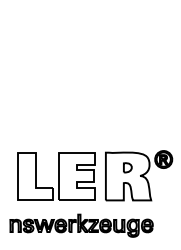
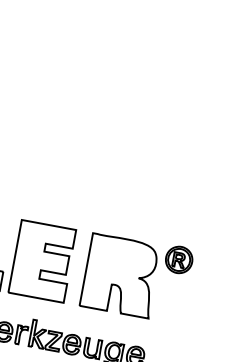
part: (127, 167) -> (121, 261), removed

